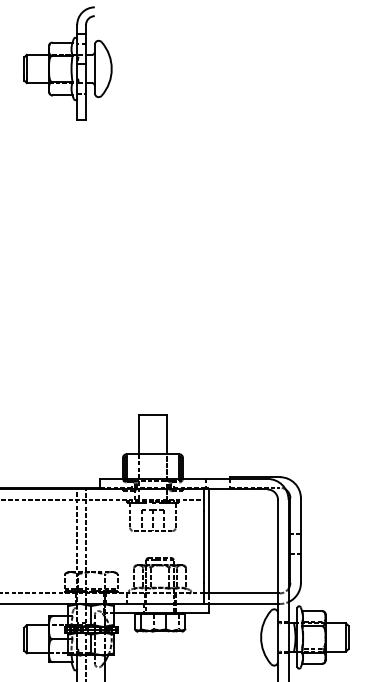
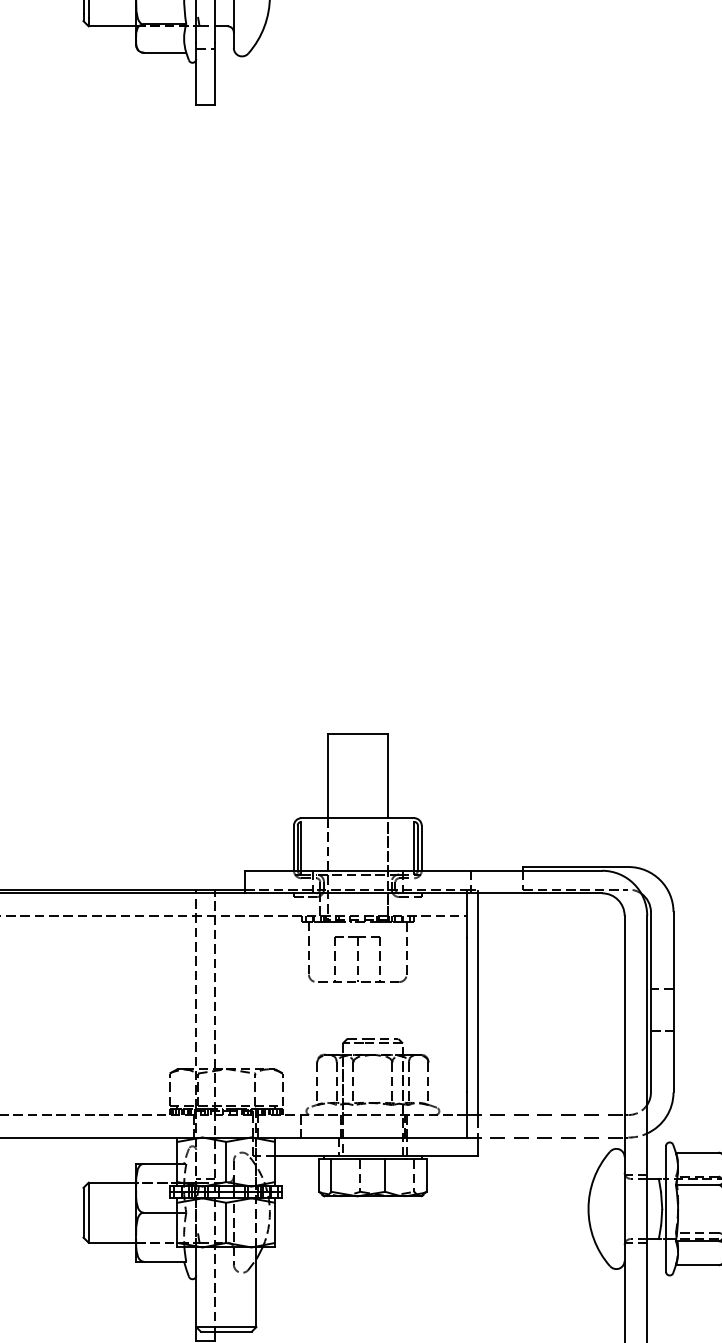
line: (241, 593) -> (546, 1115), solid -> dashed
line: (241, 604) -> (546, 1138), solid -> dashed

